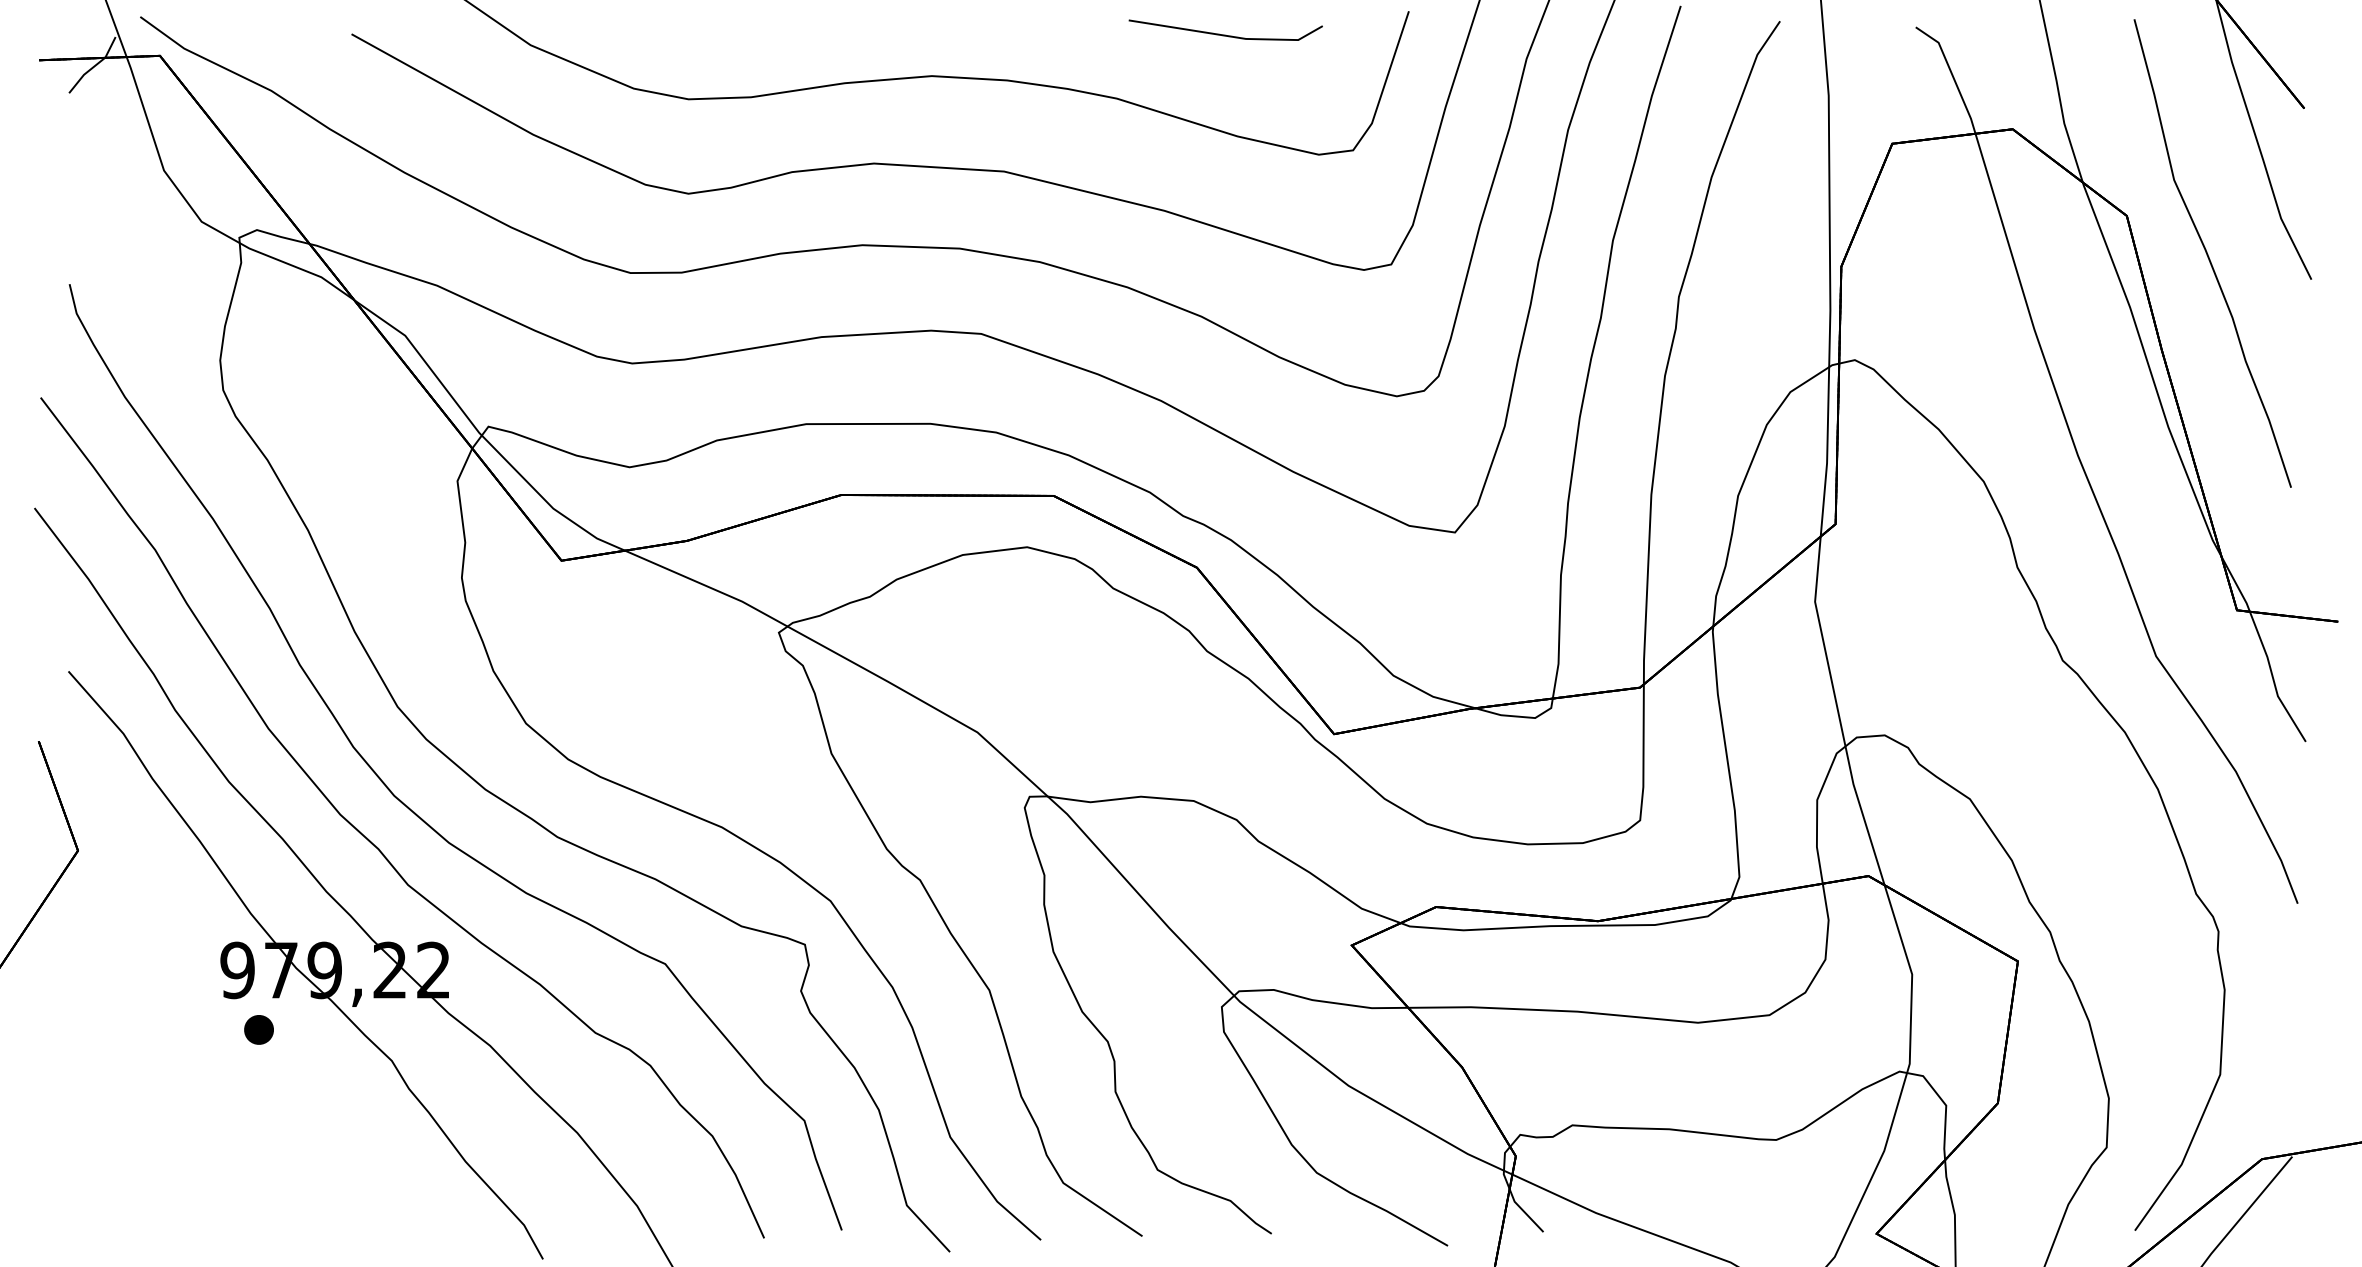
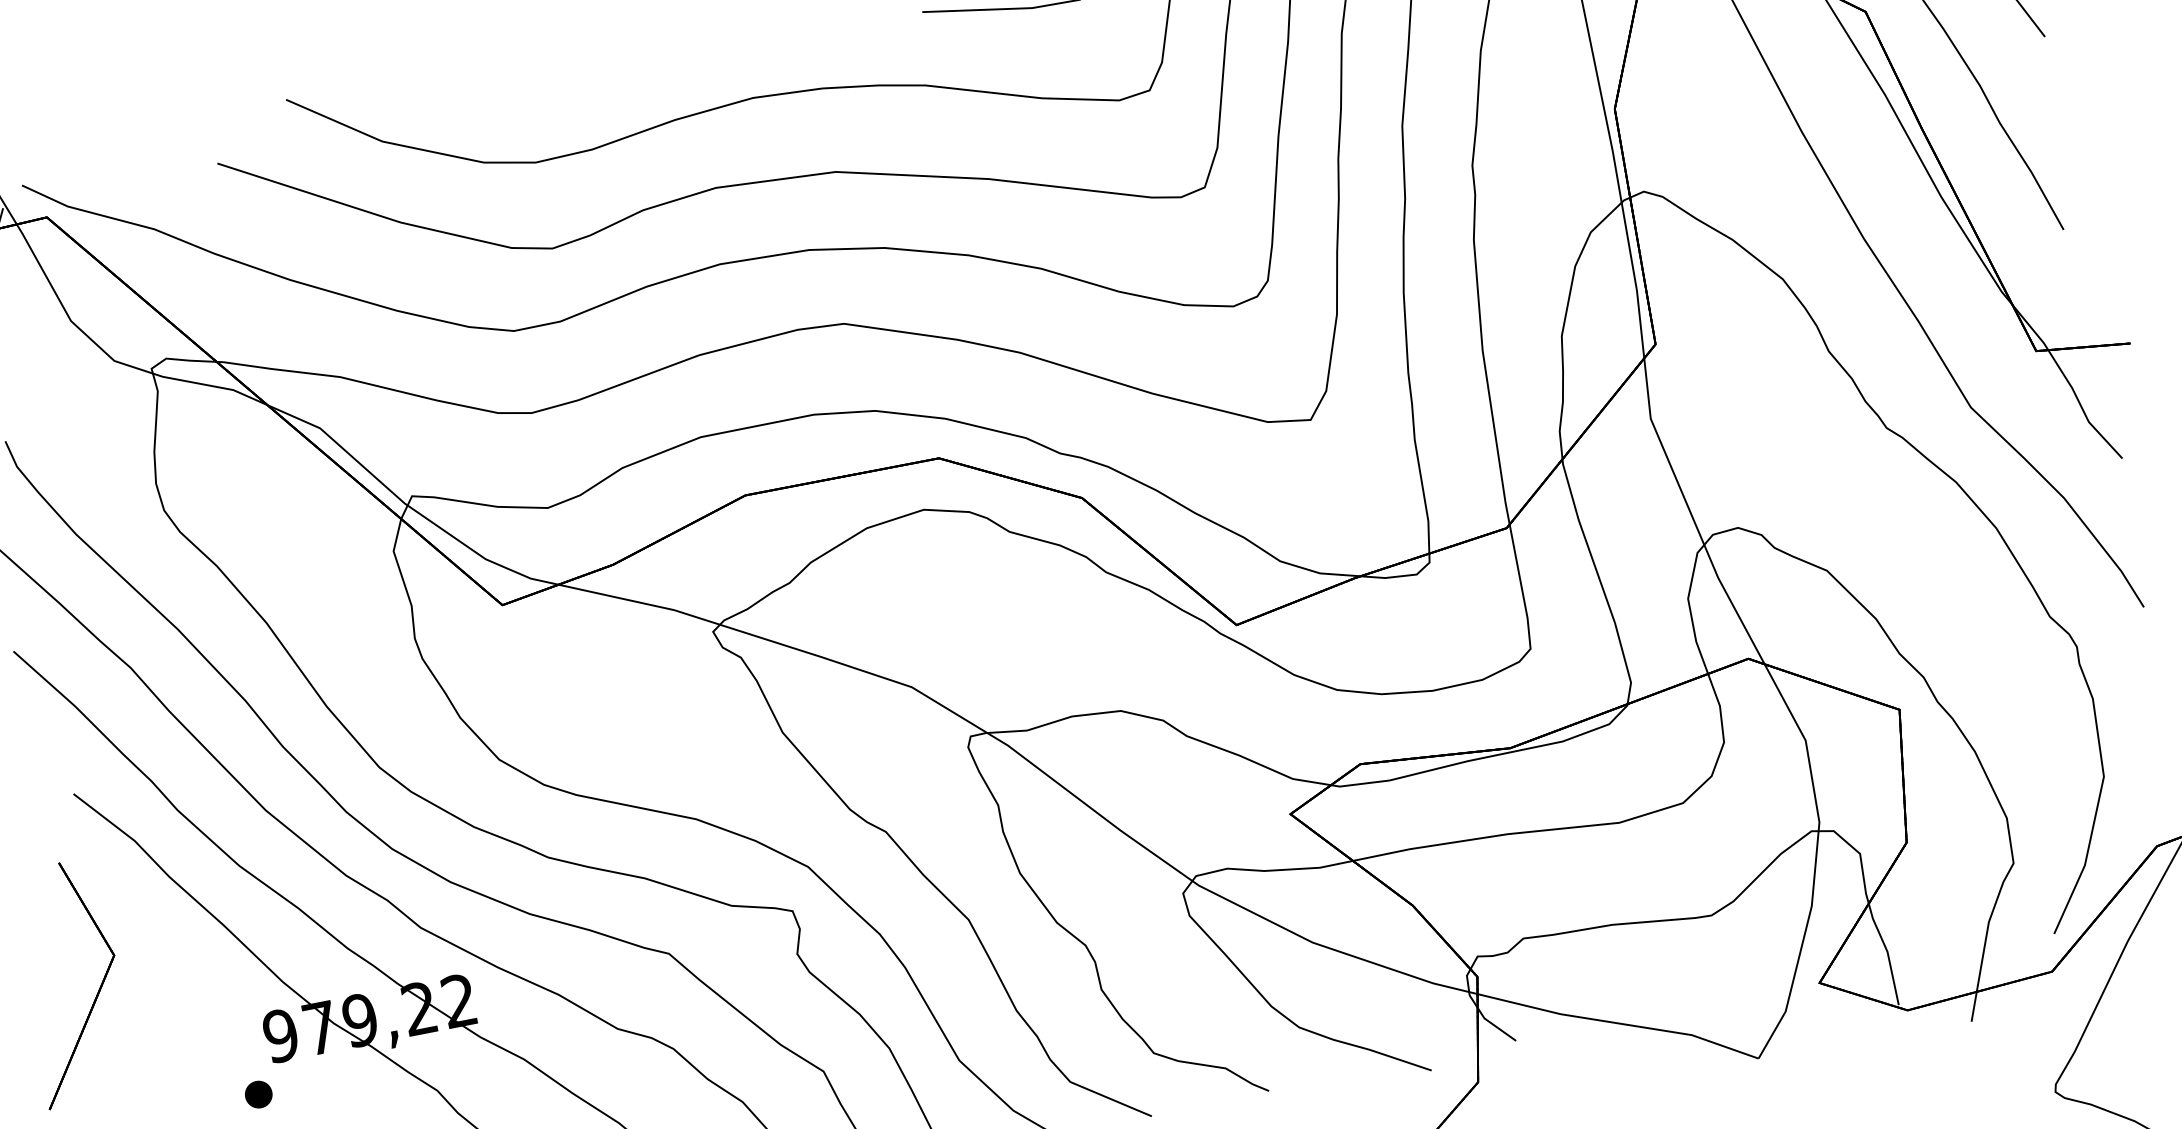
part: (258, 1029) -> (258, 1094), moved

